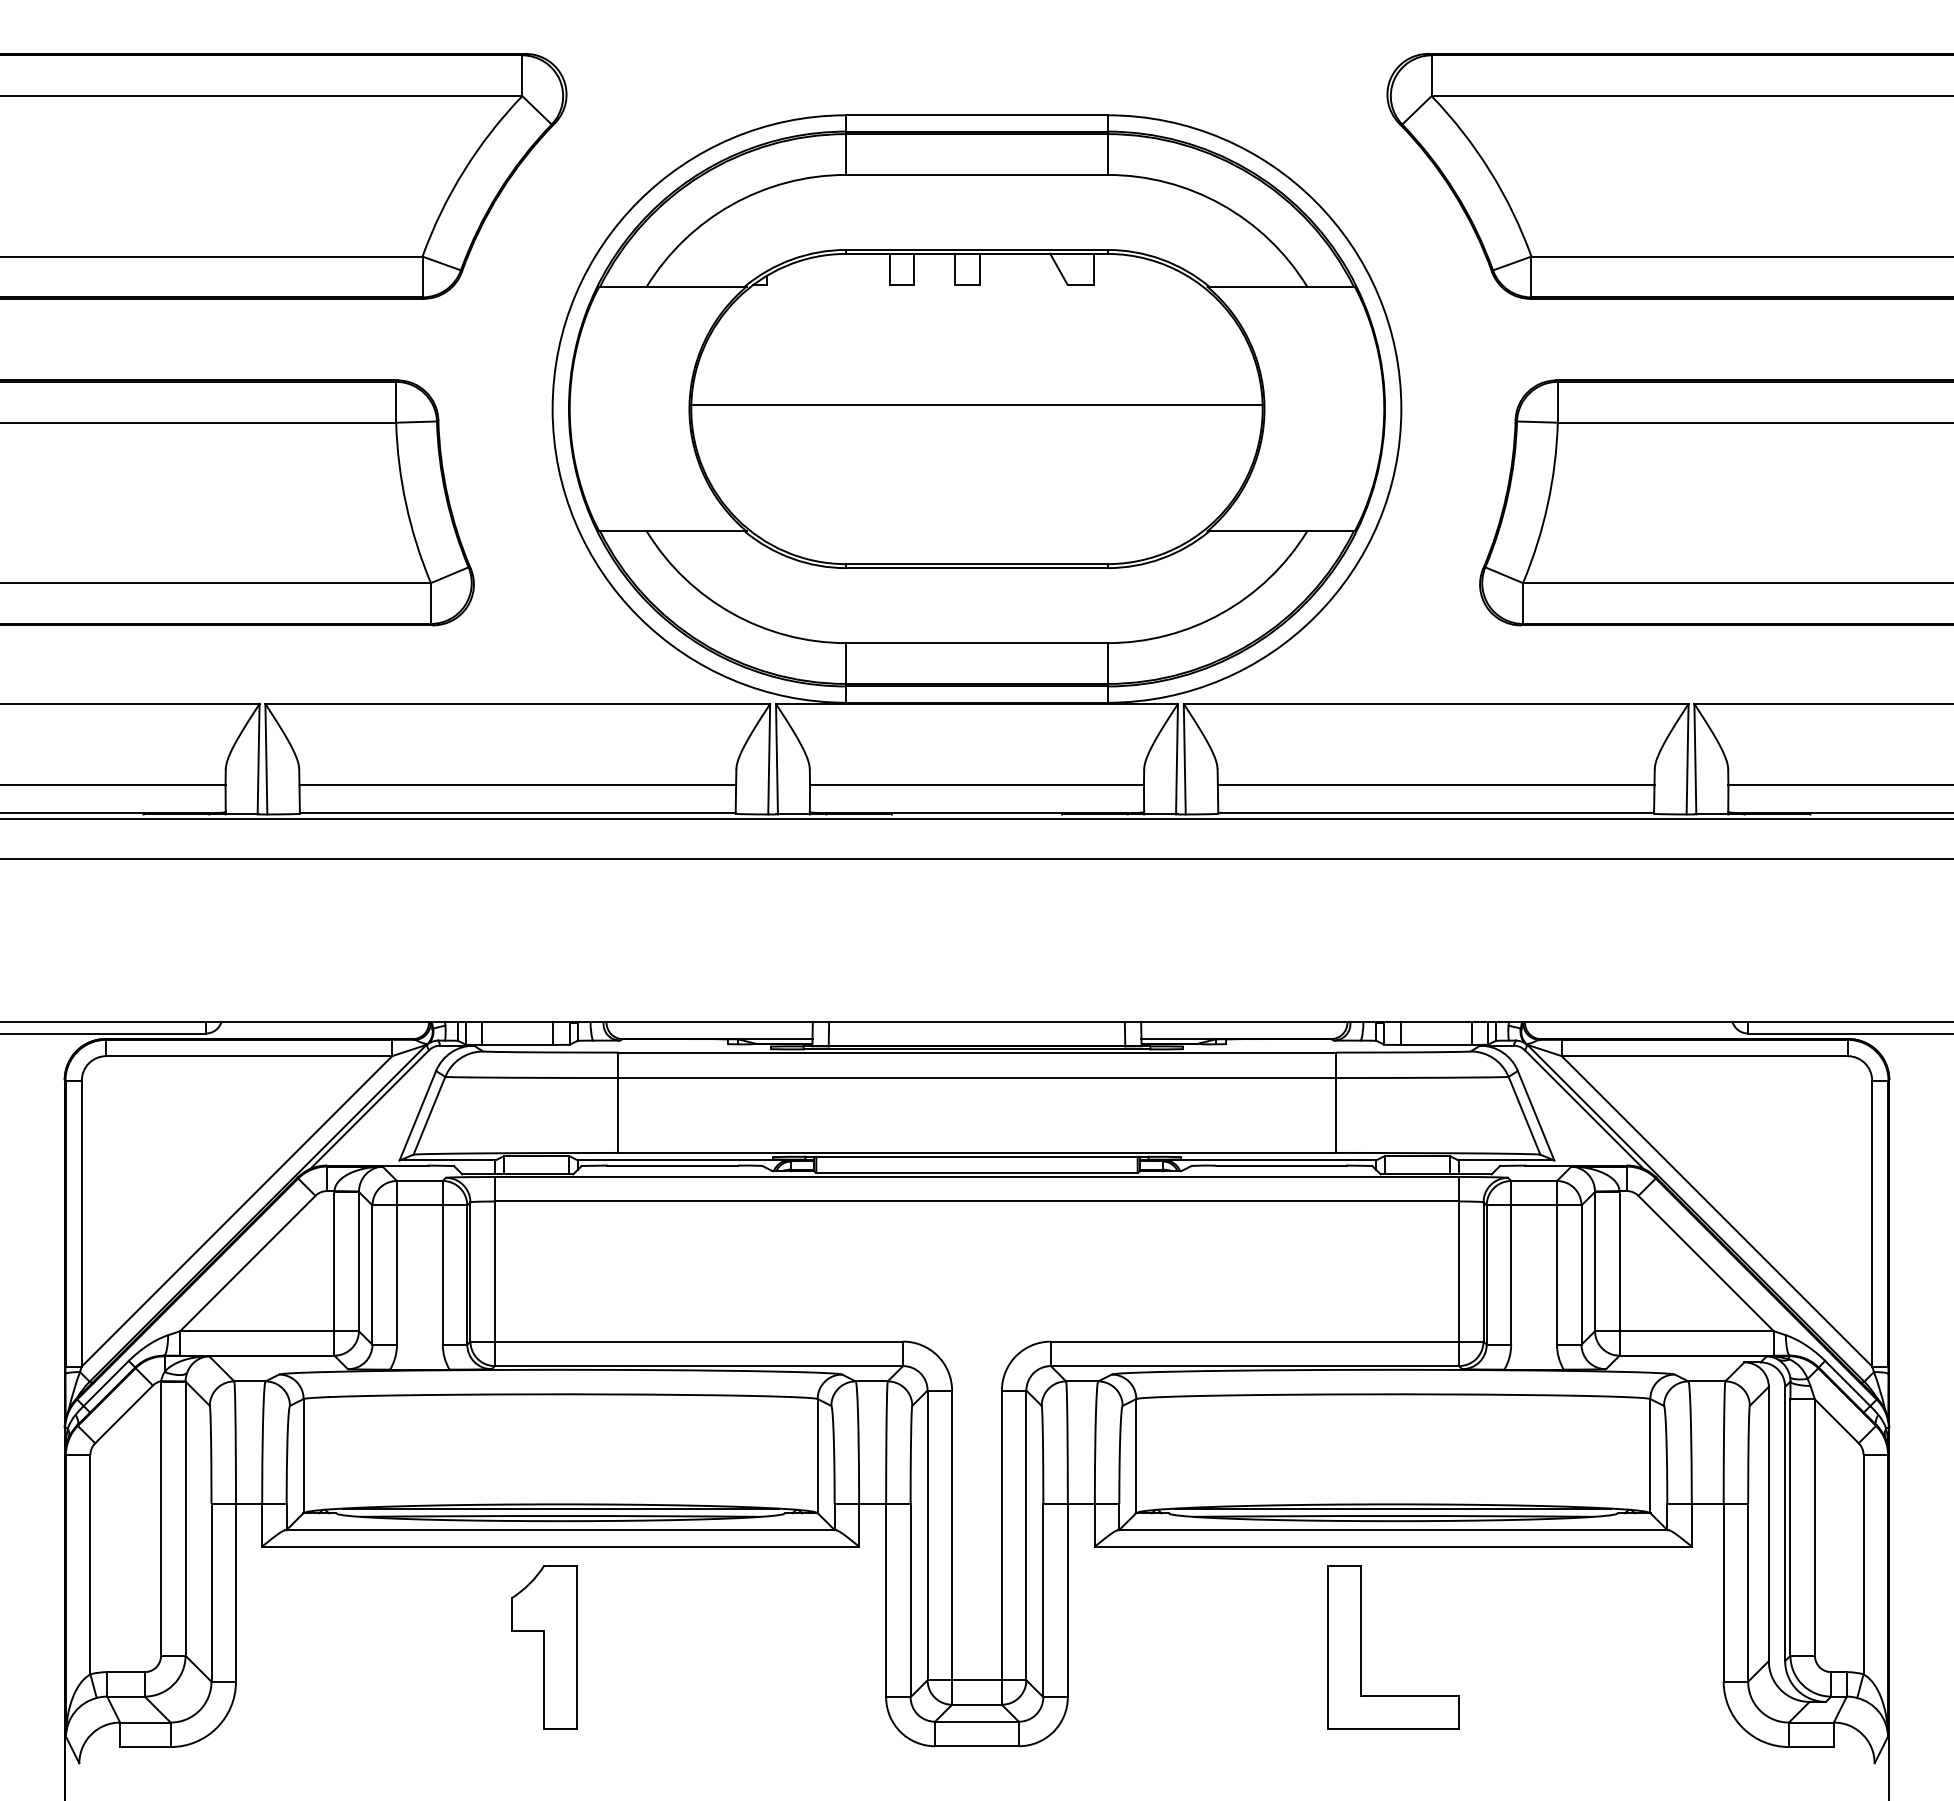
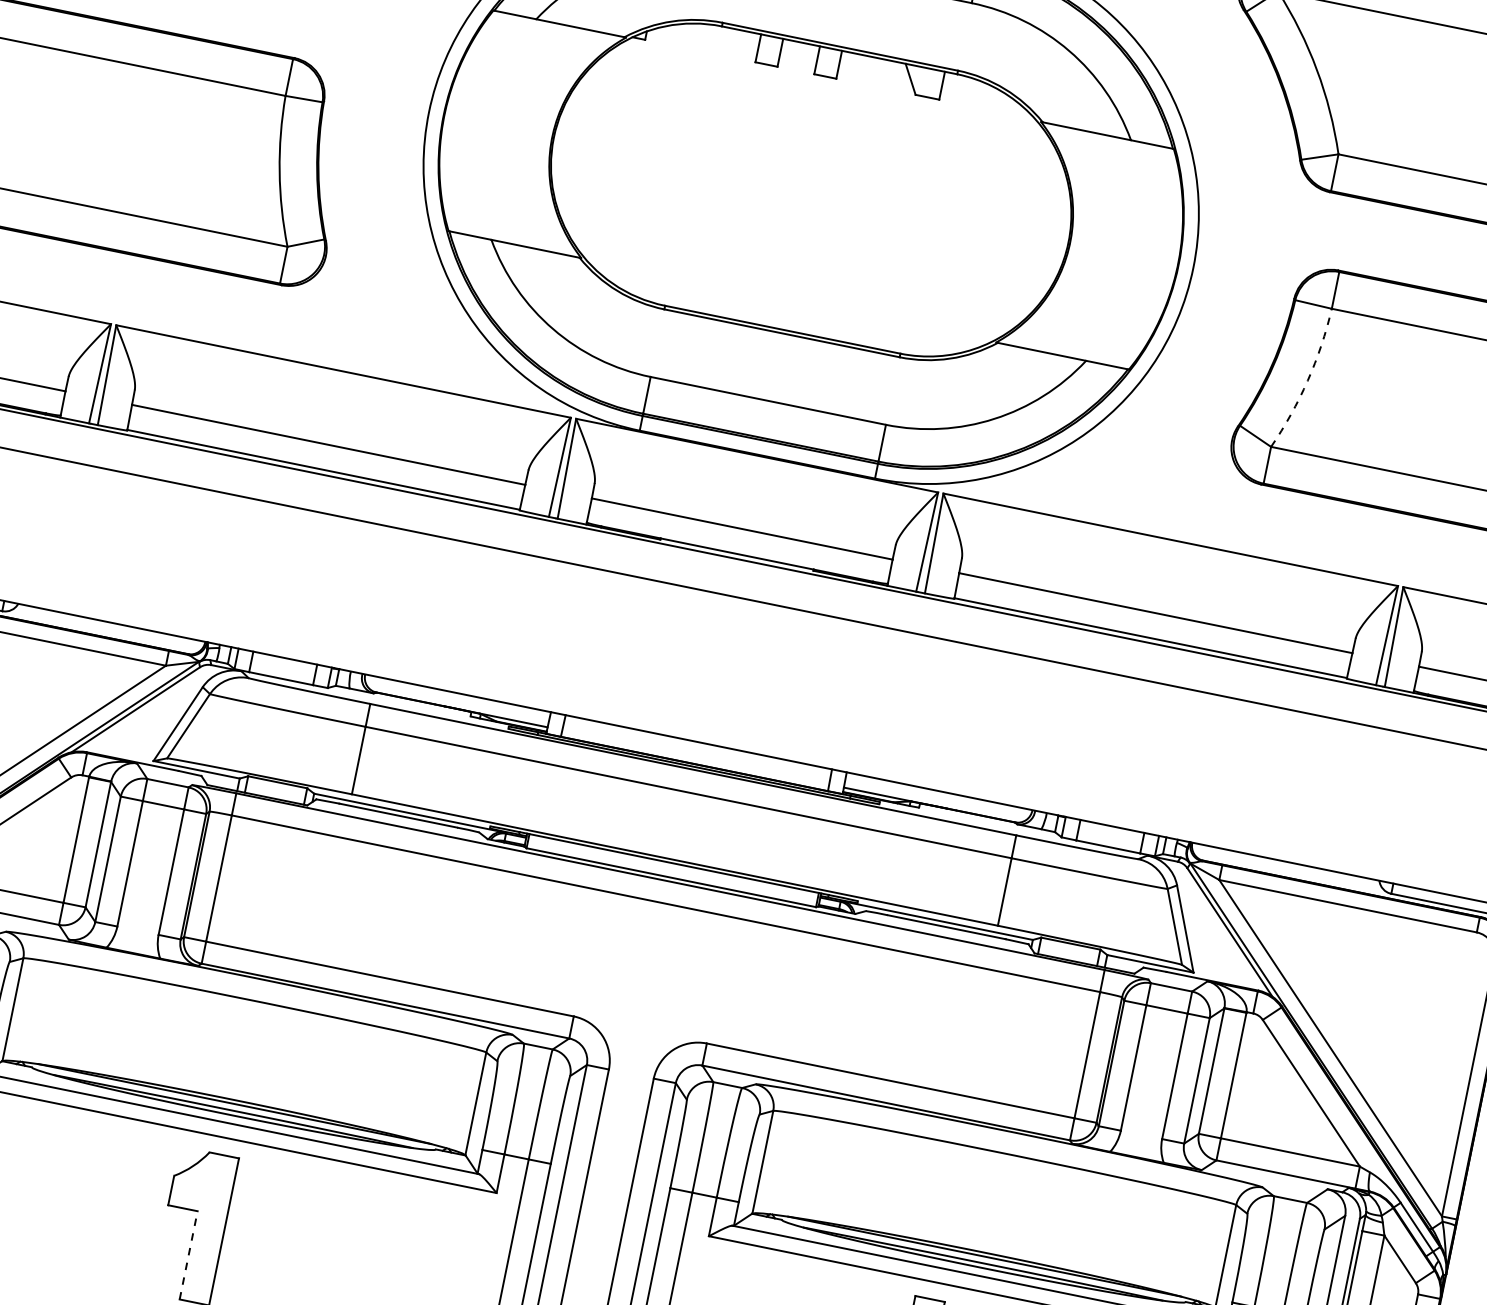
line: (976, 404) -> (811, 185), removed
arc: (1547, 504) -> (1307, 380), solid -> dashed
line: (544, 1679) -> (188, 1255), solid -> dashed

